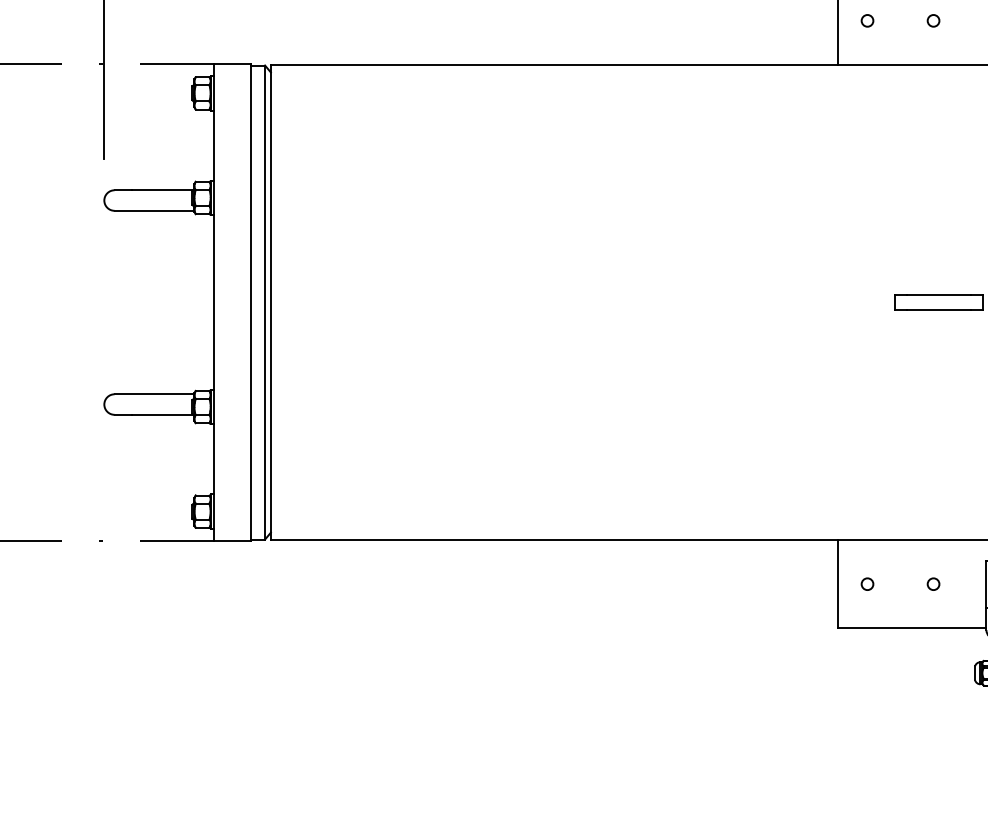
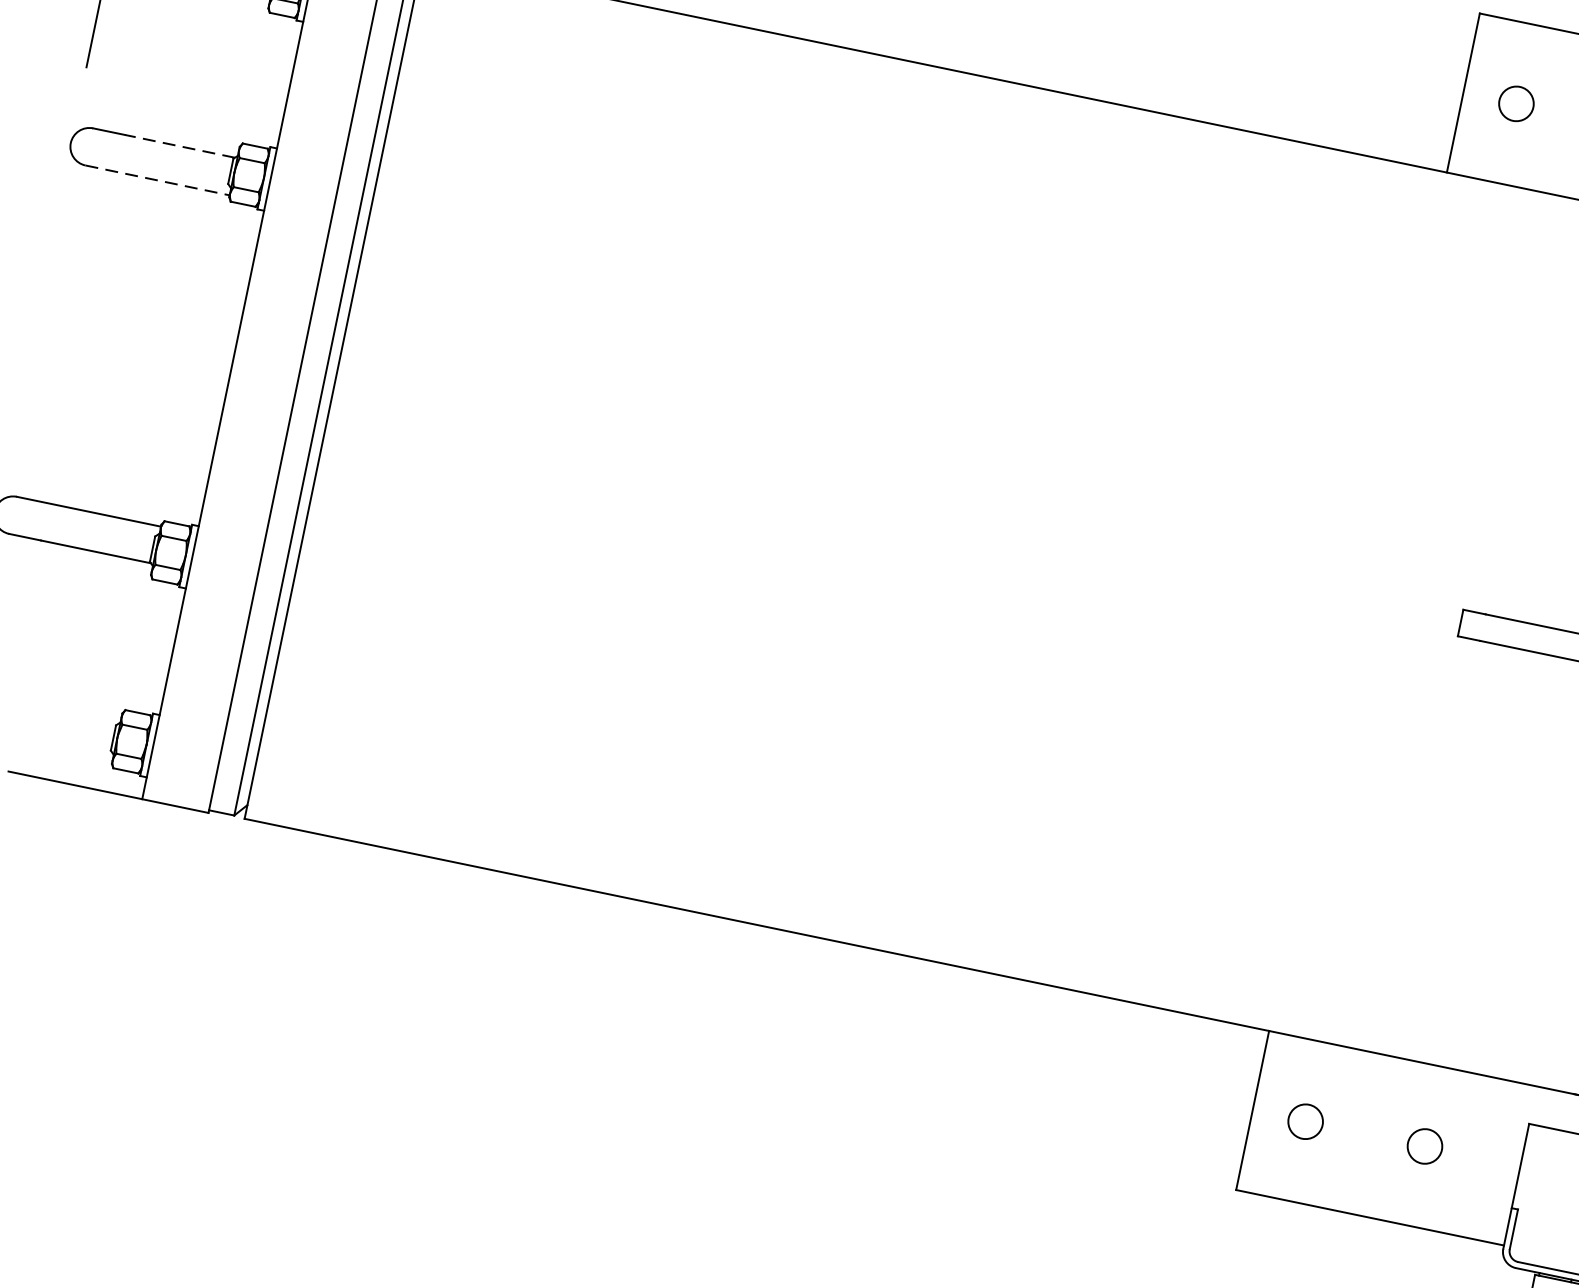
circle: (867, 20) -> (1516, 103), size x1.6
line: (162, 190) -> (179, 146), solid -> dashed
line: (154, 210) -> (157, 179), solid -> dashed
circle: (867, 583) -> (1305, 1120), size x1.6
circle: (933, 583) -> (1425, 1144), size x1.6

